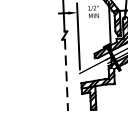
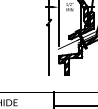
line: (66, 75) -> (49, 50), dashed -> solid

